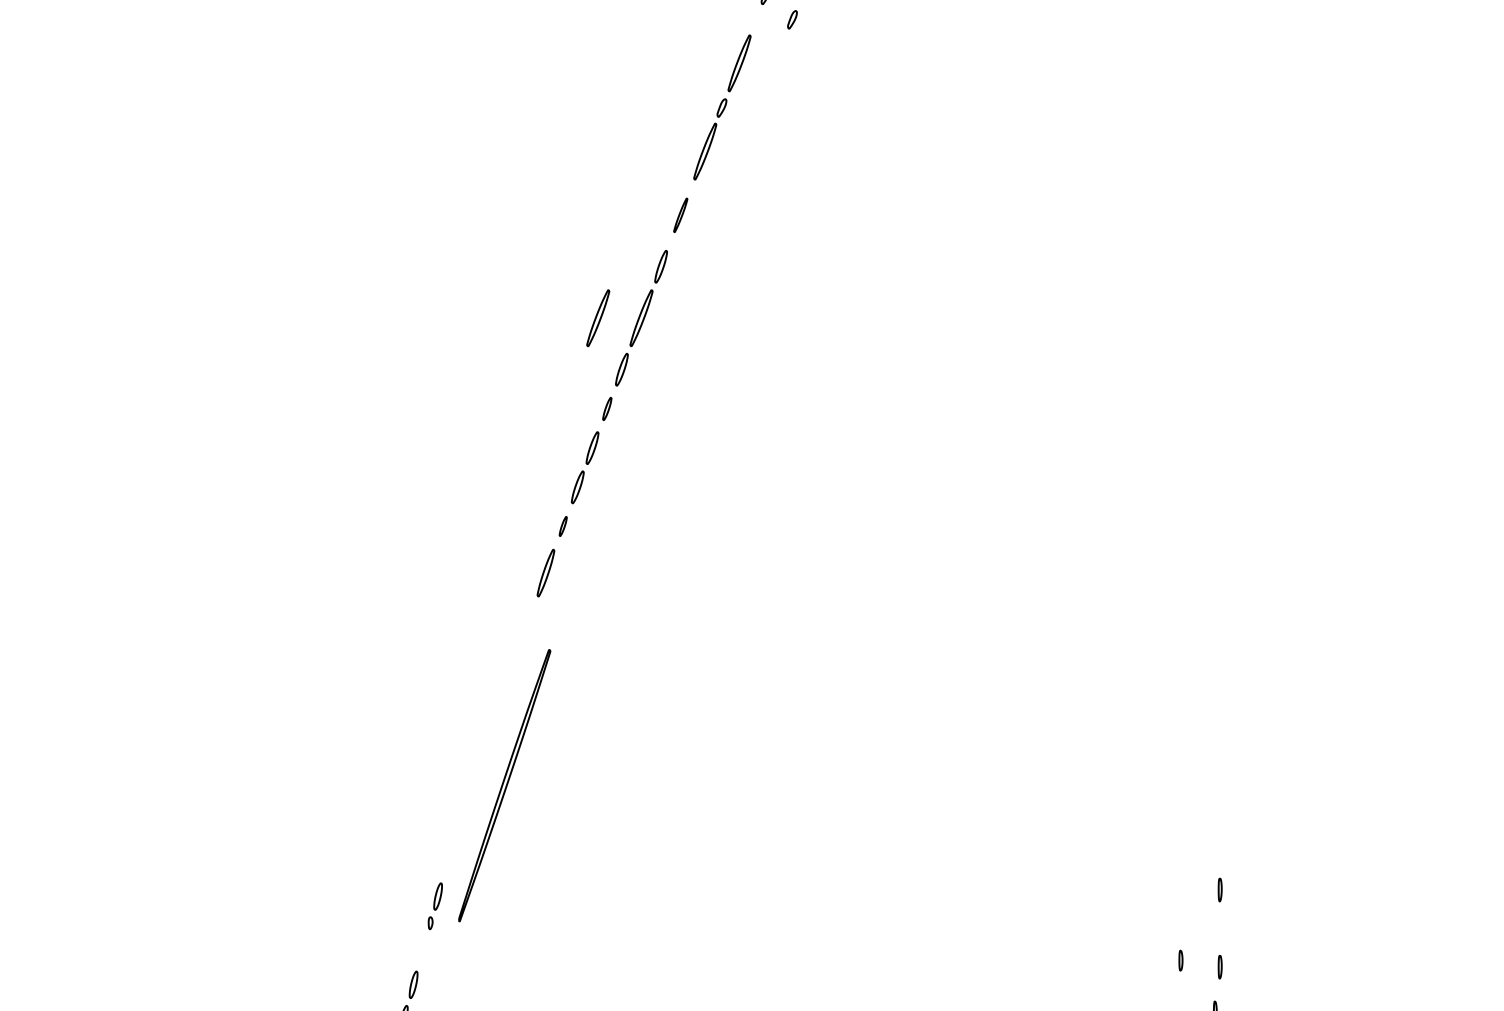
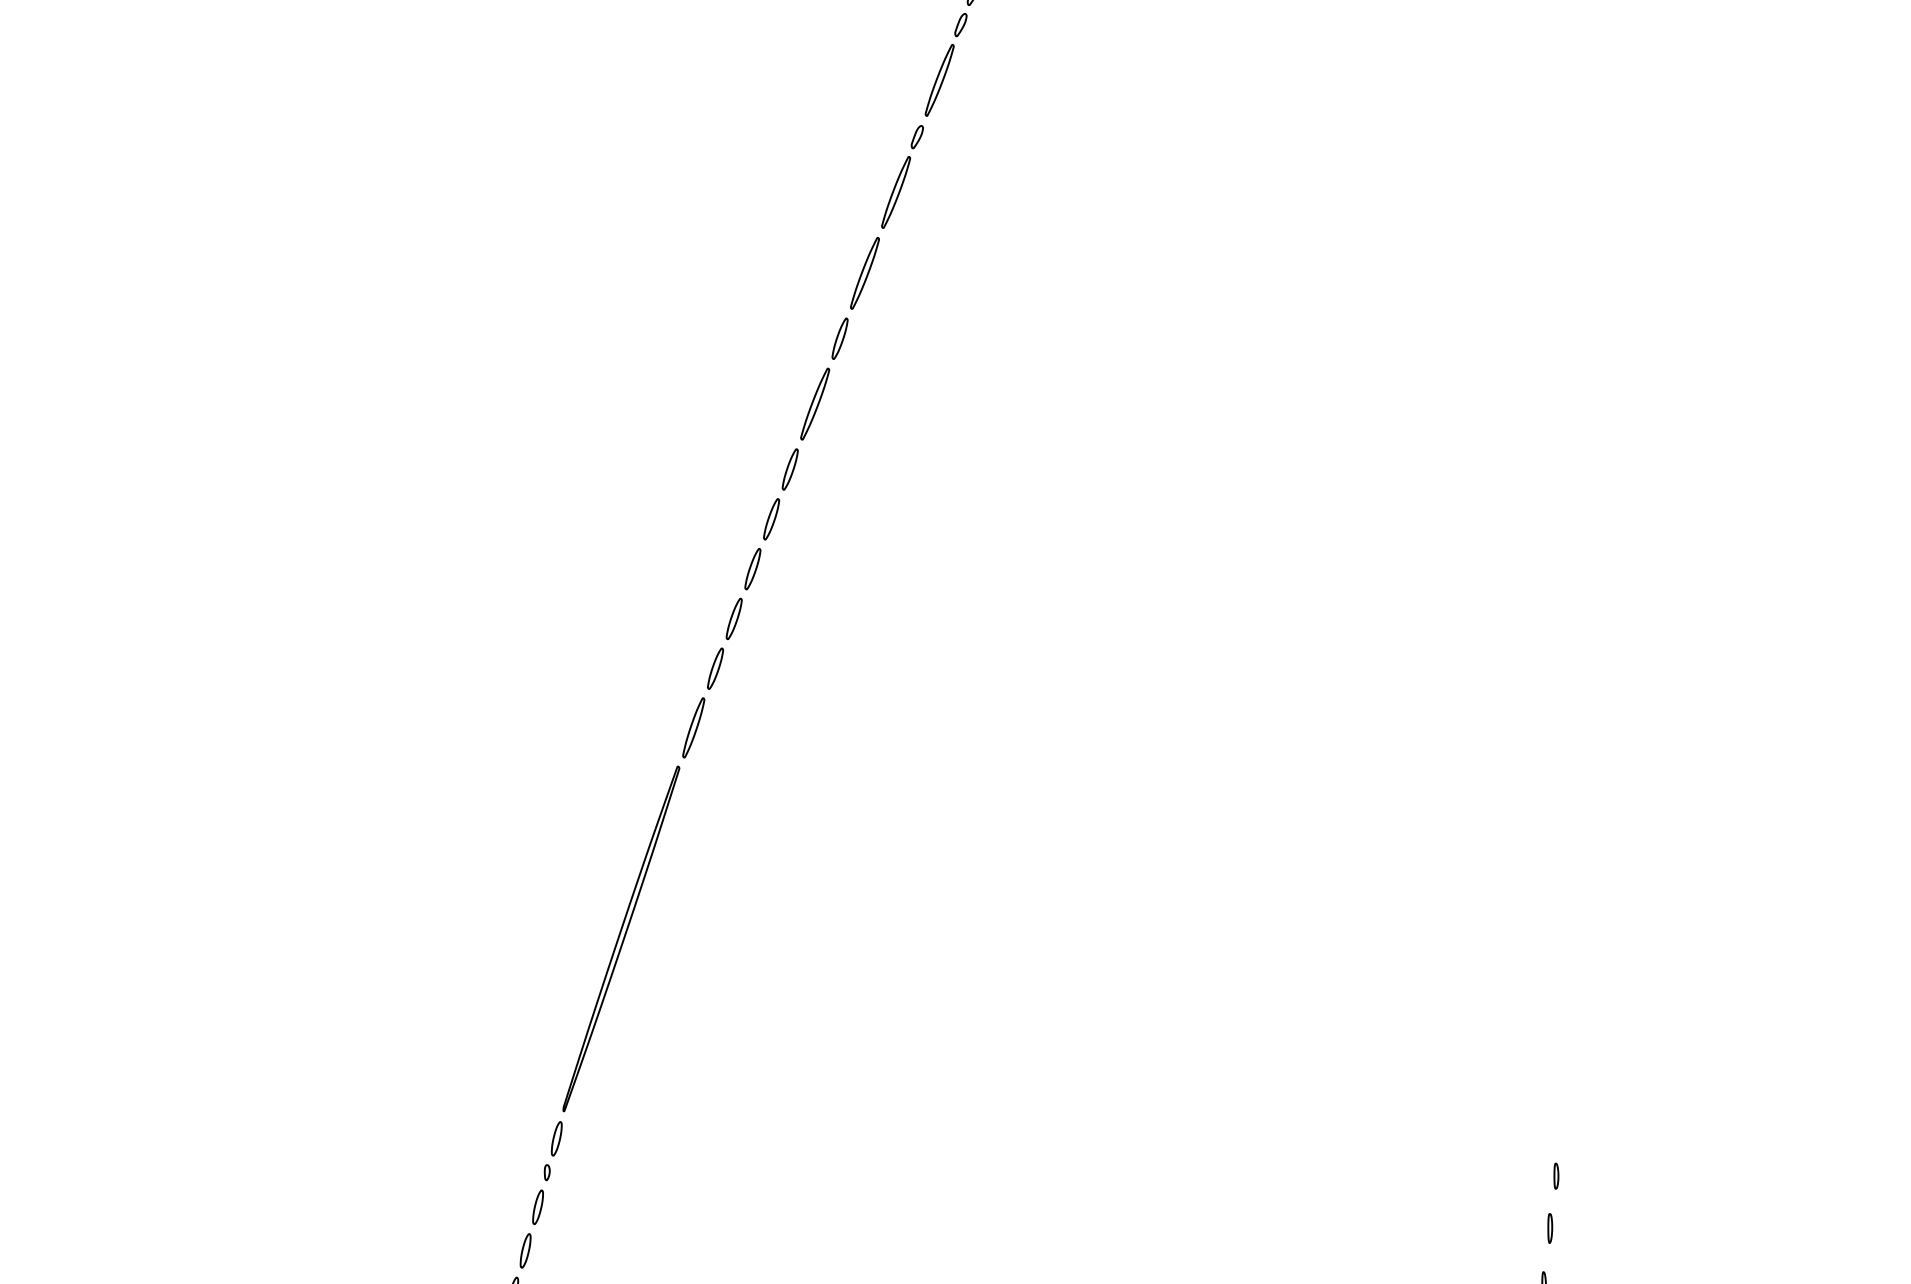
part: (792, 20) -> (960, 25), moved
part: (680, 215) -> (864, 273), size x1.67
part: (598, 317) -> (760, 403), removed
part: (607, 409) -> (771, 519), size x1.43
part: (563, 526) -> (715, 668), size x1.67
part: (504, 785) -> (621, 938), moved
part: (1220, 890) -> (1550, 1130), removed
part: (422, 949) -> (537, 1206), added
part: (1181, 960) -> (1556, 1175), moved

